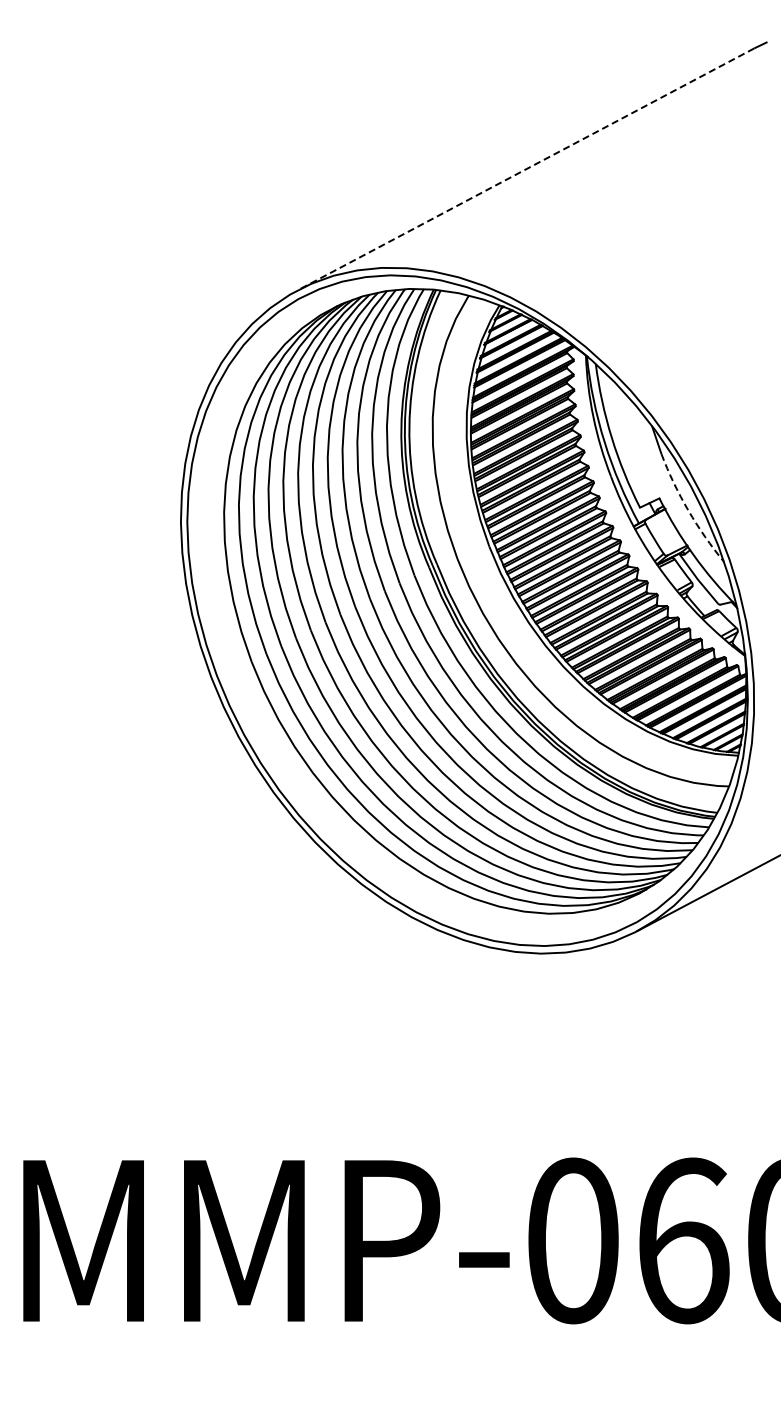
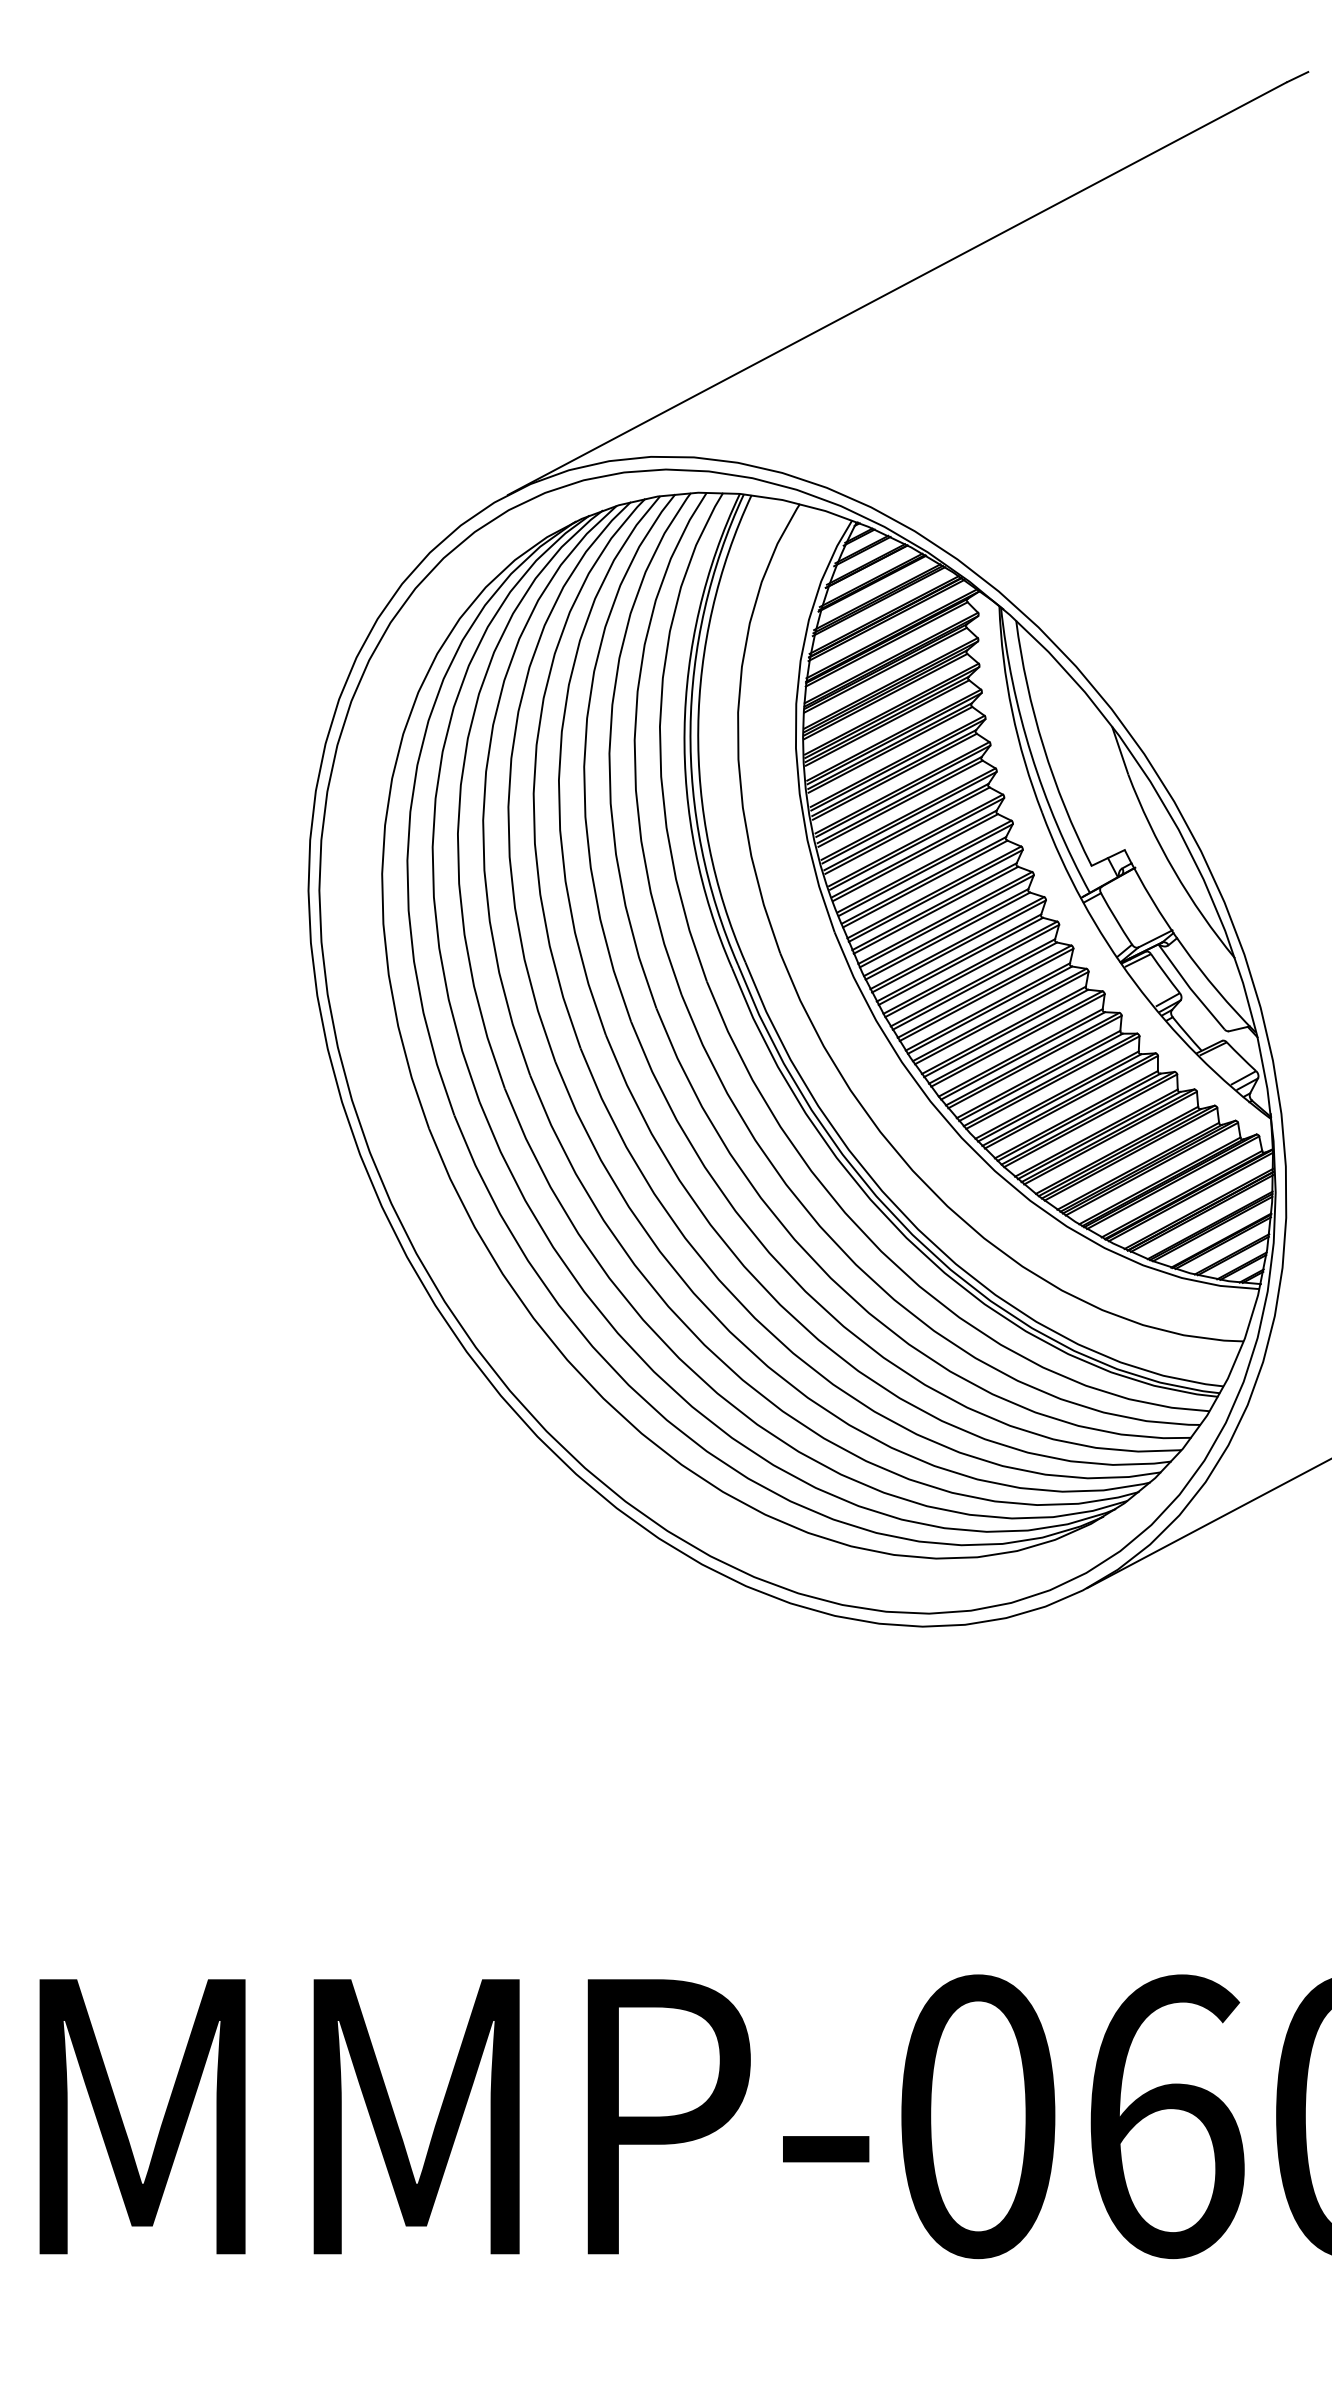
line: (525, 169) -> (896, 288), dashed -> solid
arc: (688, 510) -> (1174, 870), dashed -> solid

